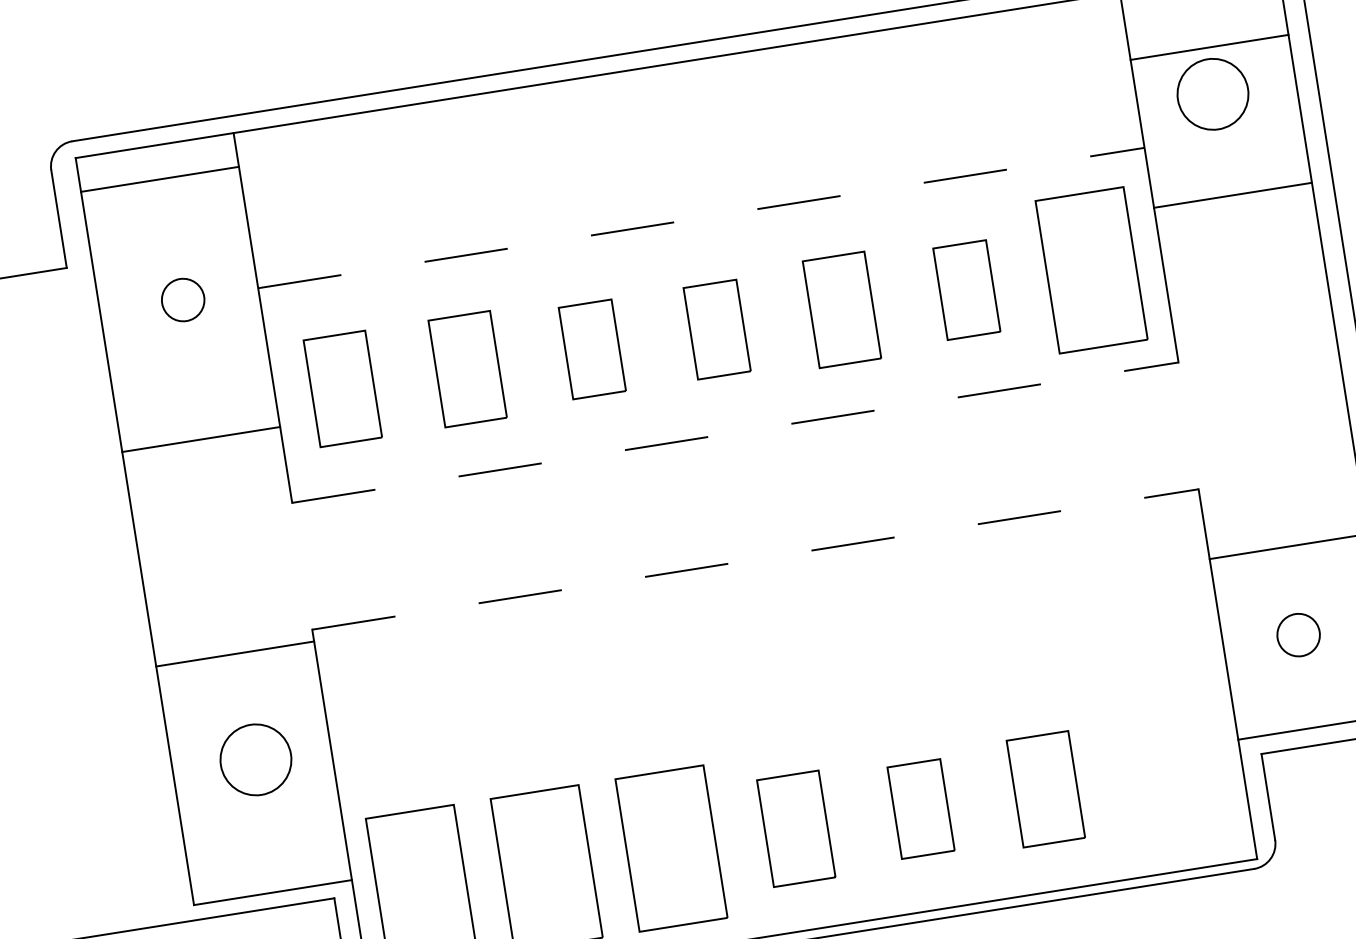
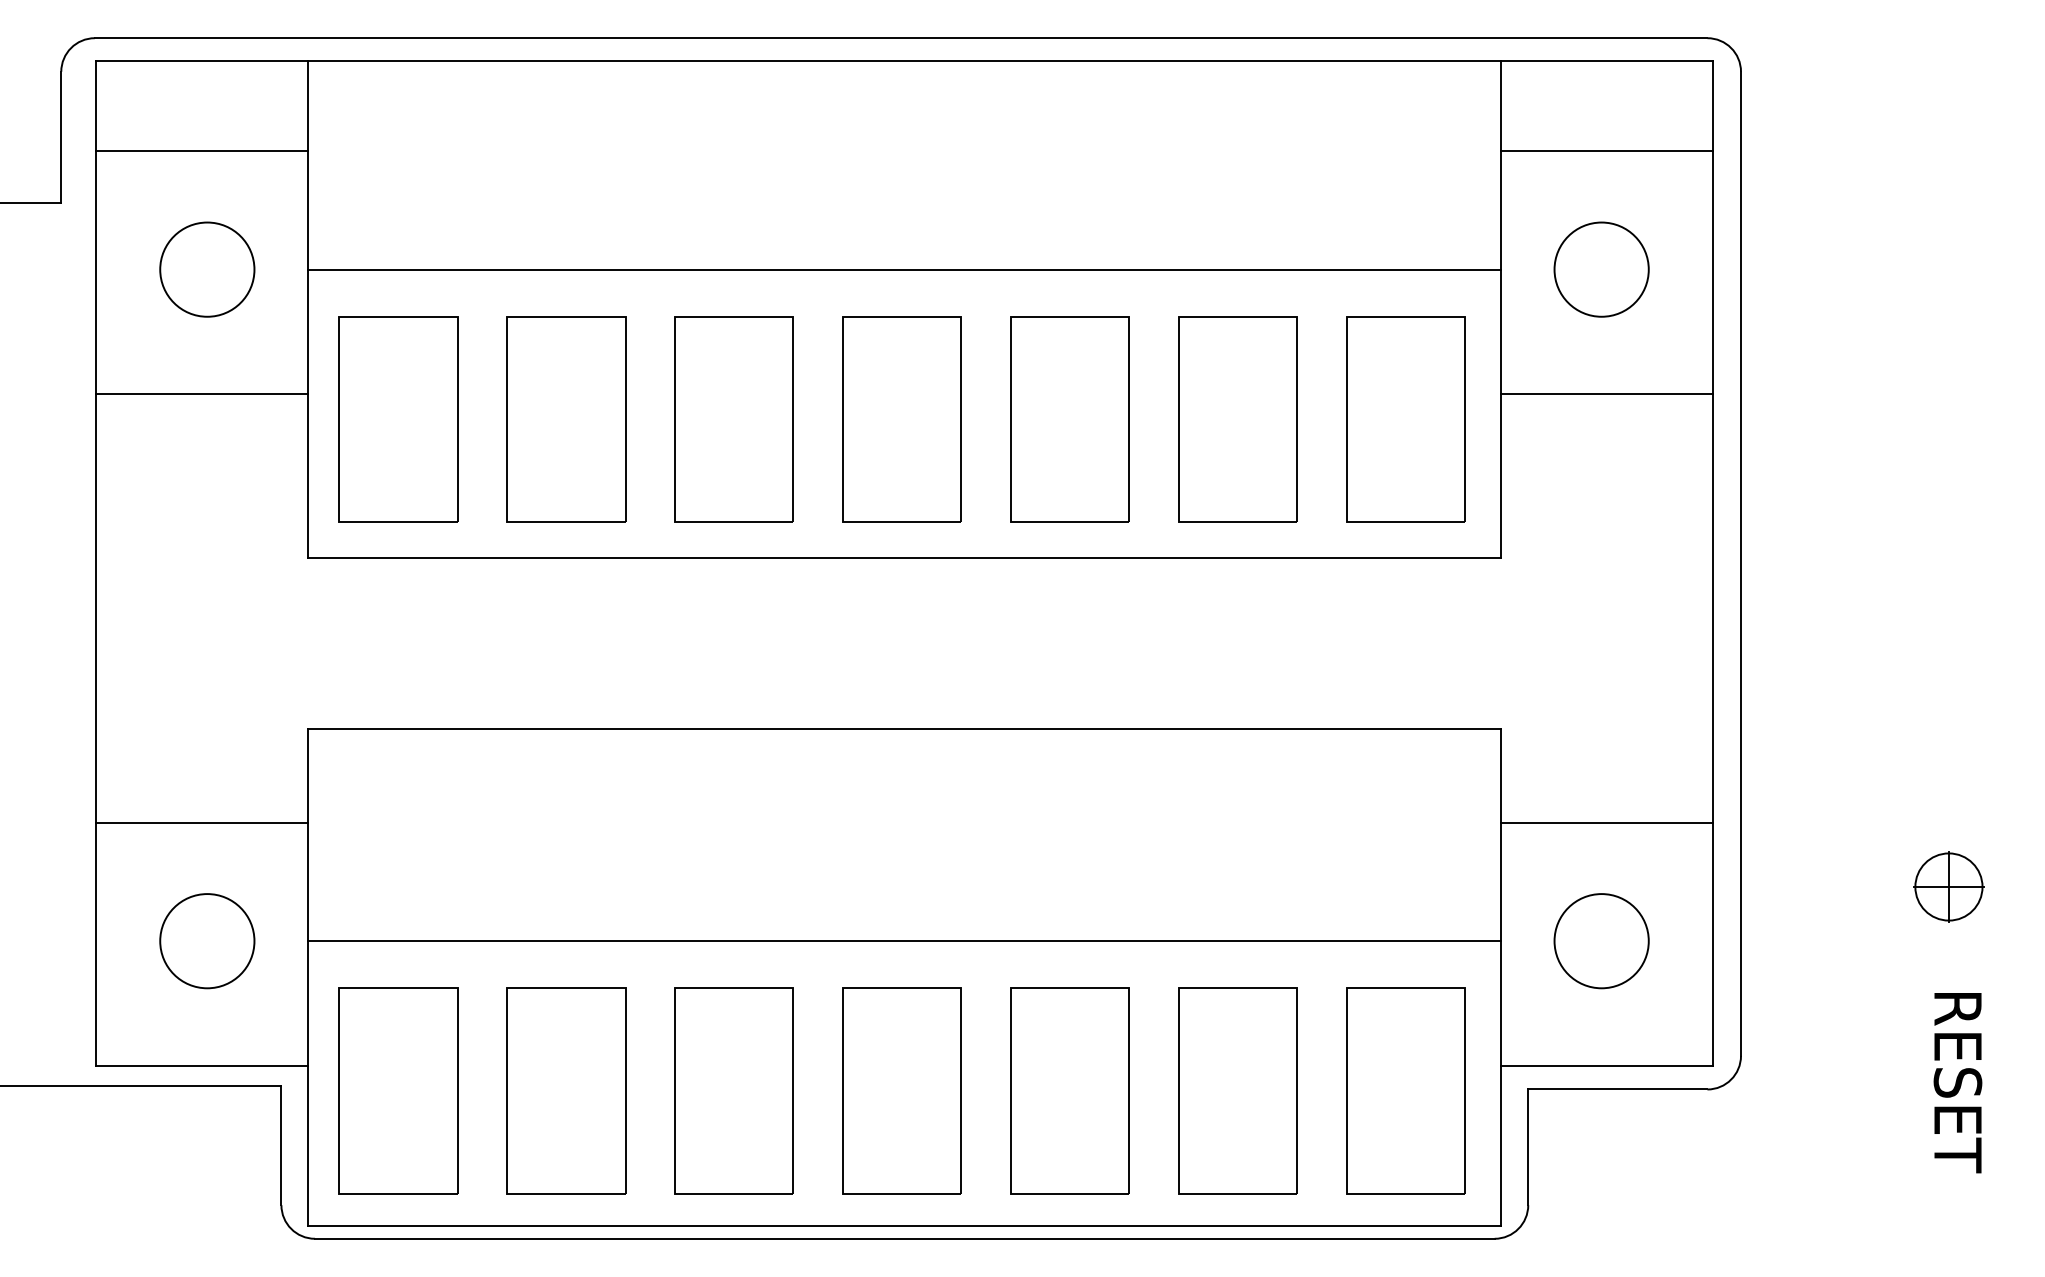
circle: (1212, 94) -> (1601, 269), moved
line: (159, 179) -> (201, 151), moved
line: (1232, 195) -> (1606, 394), moved
line: (702, 217) -> (905, 269), dashed -> solid
part: (966, 290) -> (1237, 419), size x1.67
circle: (183, 299) -> (207, 269), size x1.67
part: (841, 310) -> (1069, 419), size x1.43
part: (716, 329) -> (901, 419), size x1.67
part: (591, 349) -> (733, 419), size x1.67
part: (467, 369) -> (566, 419), size x1.43
part: (342, 389) -> (398, 419), size x1.43
line: (736, 432) -> (905, 558), dashed -> solid
line: (200, 439) -> (201, 394), moved
line: (756, 559) -> (905, 728), dashed -> solid
circle: (1298, 635) -> (1601, 941), size x1.67
line: (234, 653) -> (201, 822), moved
line: (780, 717) -> (904, 941), added
circle: (256, 760) -> (207, 941), moved
part: (1170, 769) -> (1405, 1090), added
part: (1045, 789) -> (1237, 1090), size x1.43
part: (920, 808) -> (1069, 1090), size x1.67
part: (795, 828) -> (901, 1090), size x1.43

